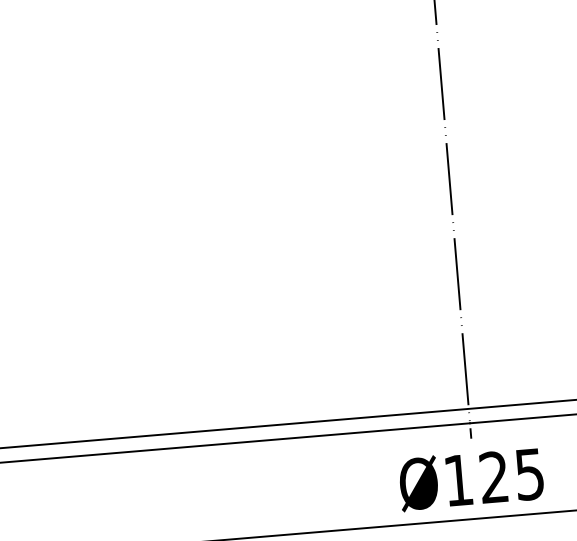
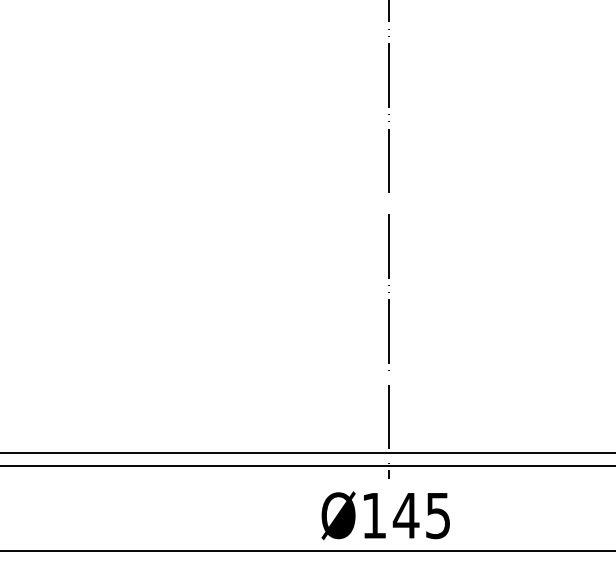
text: (493, 477) -> (405, 515), 125 -> 145

